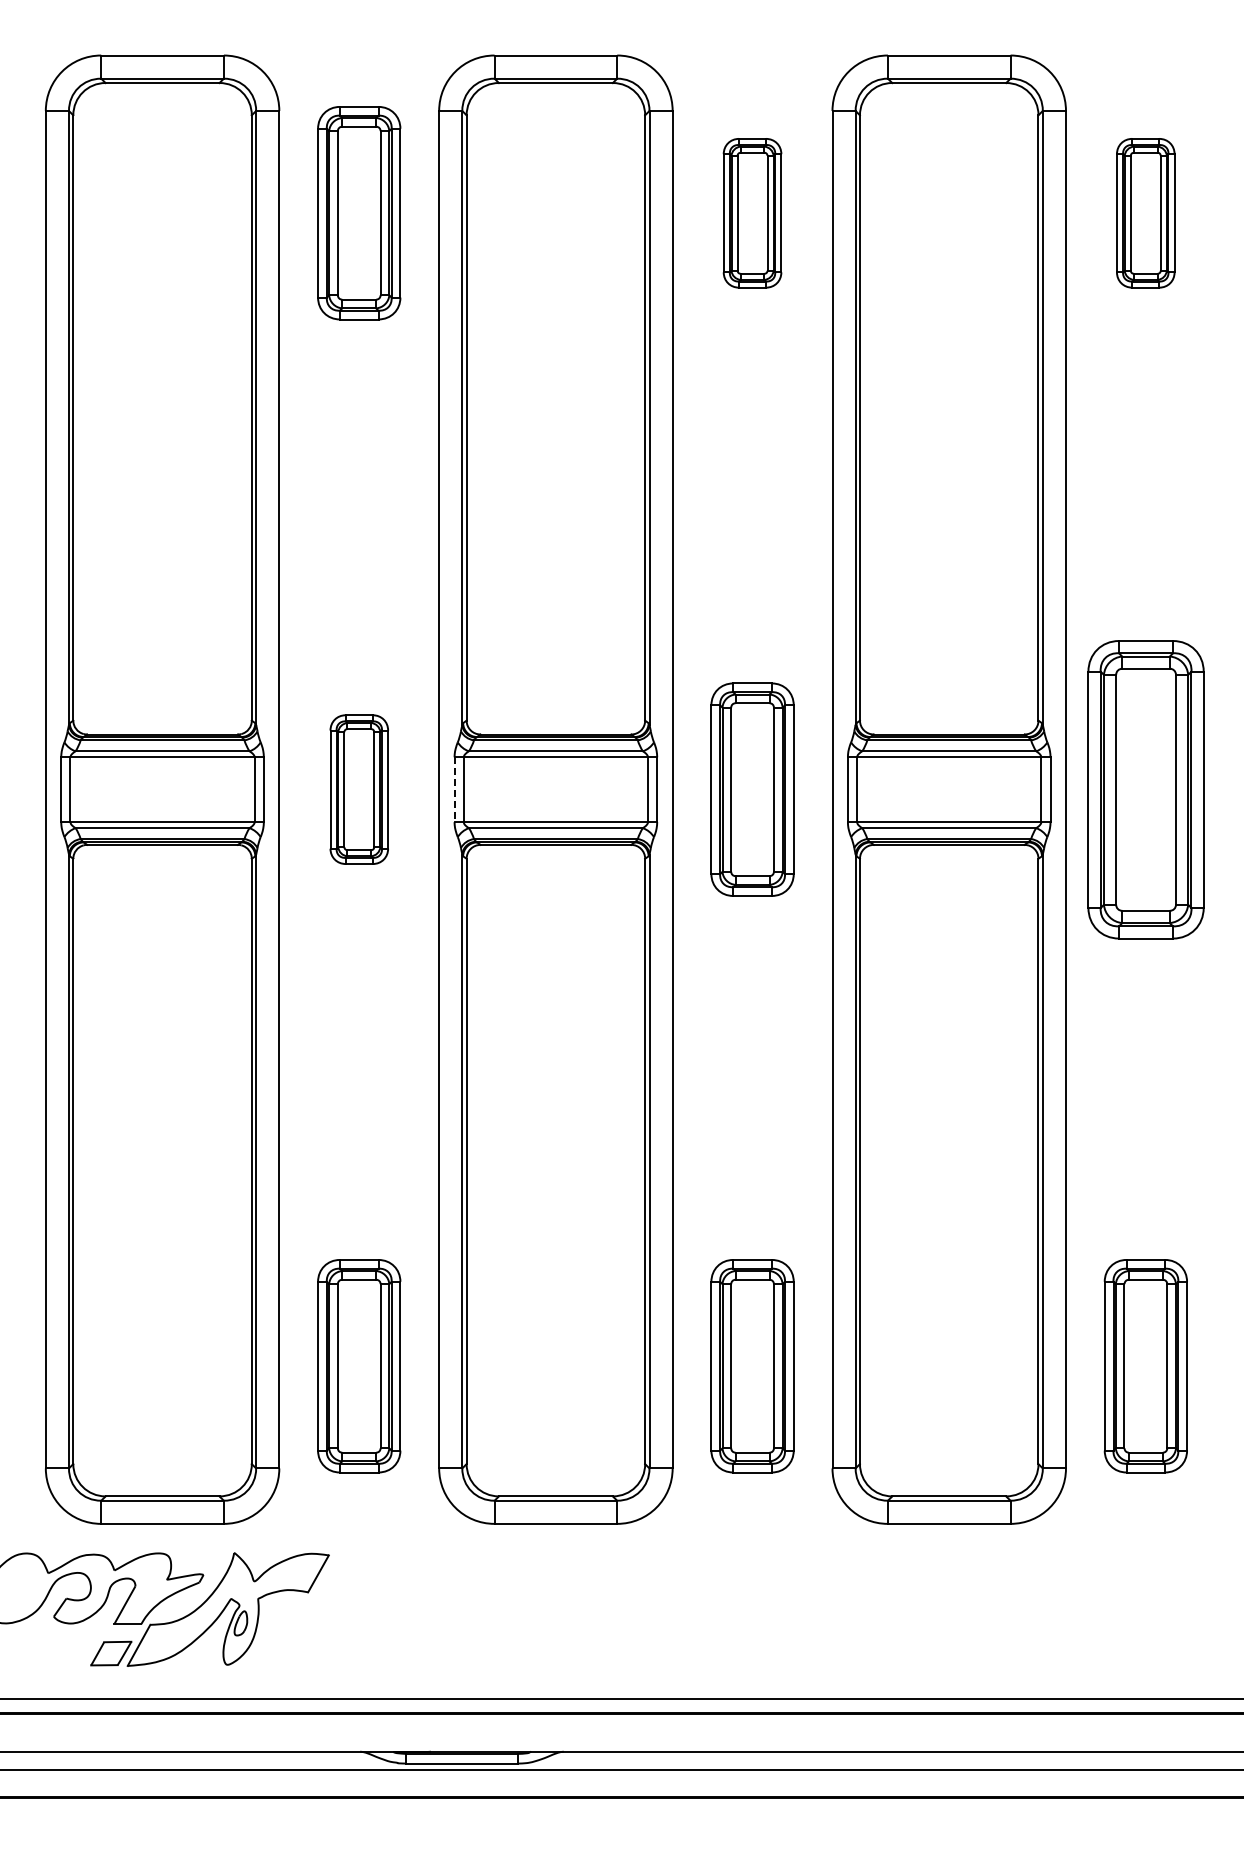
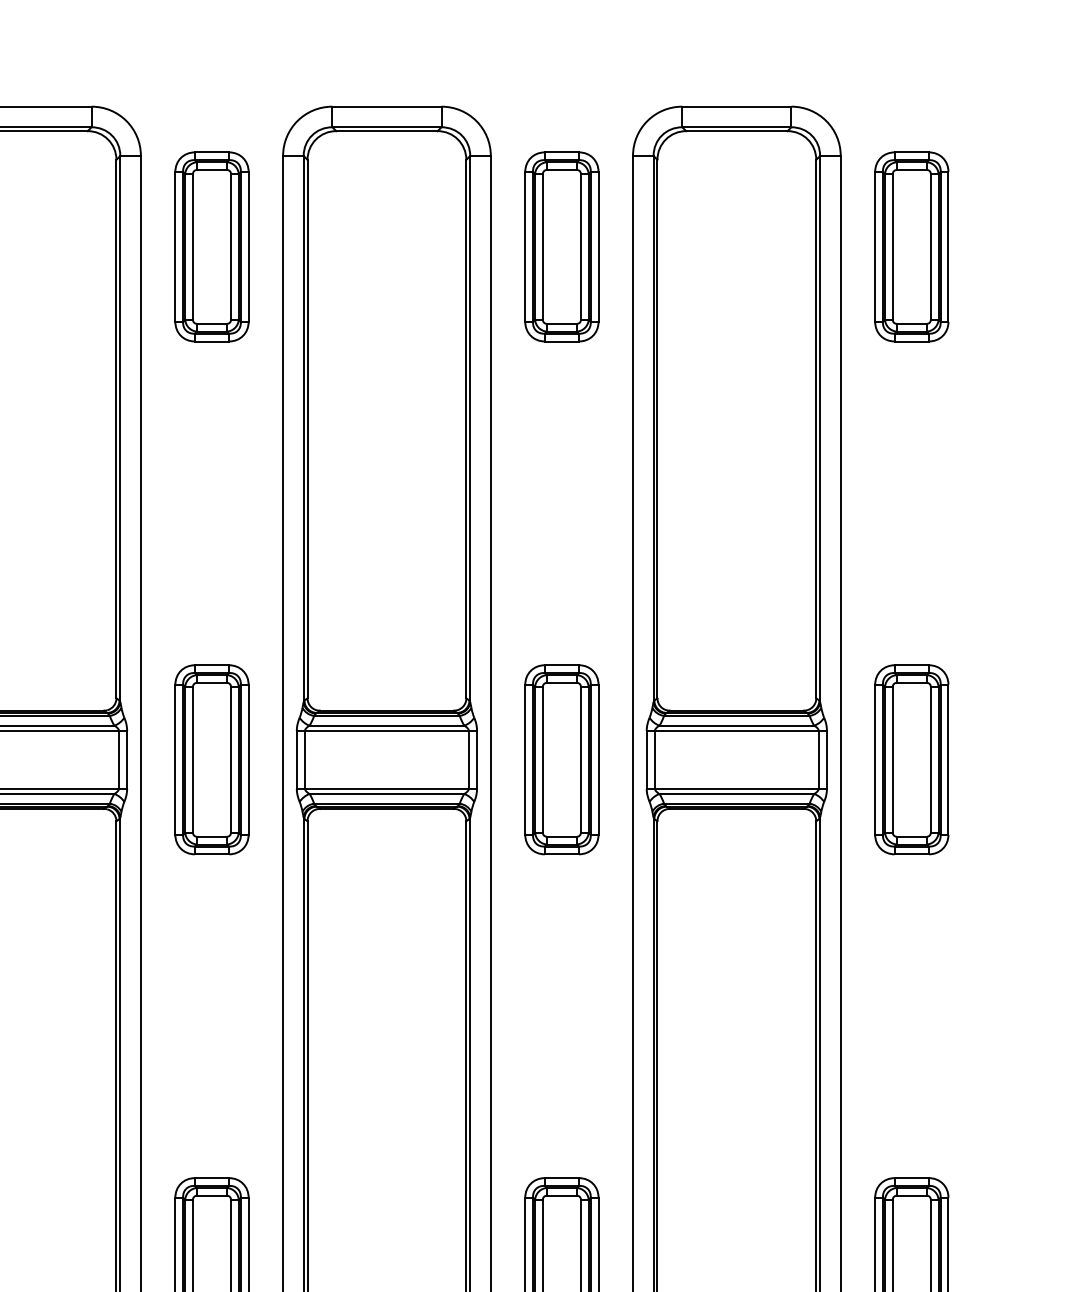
part: (752, 213) -> (561, 247), size x1.43
part: (1145, 213) -> (911, 247), size x1.43
part: (359, 789) -> (212, 759), size x1.43
part: (1145, 789) -> (911, 759), size x0.71
line: (454, 790) -> (296, 760), dashed -> solid

